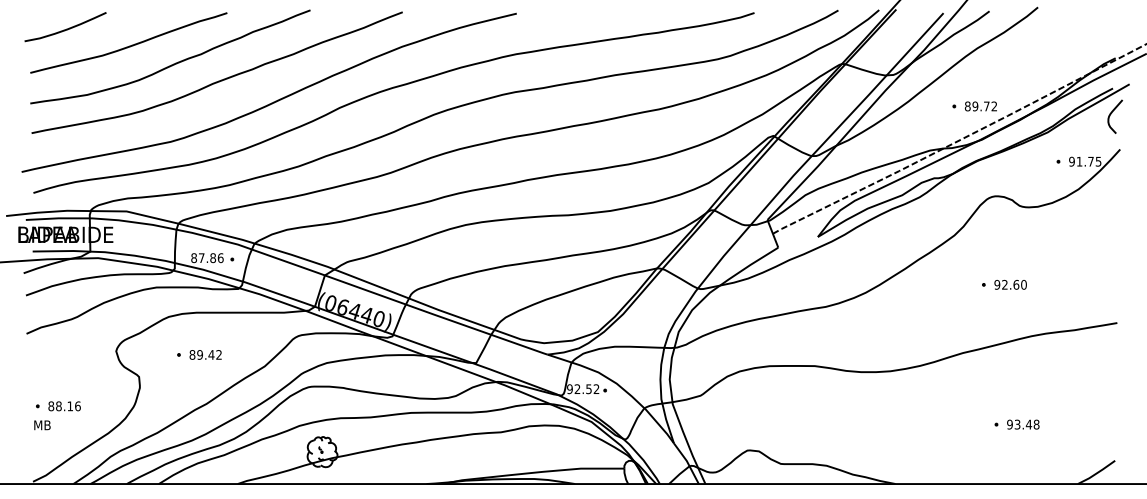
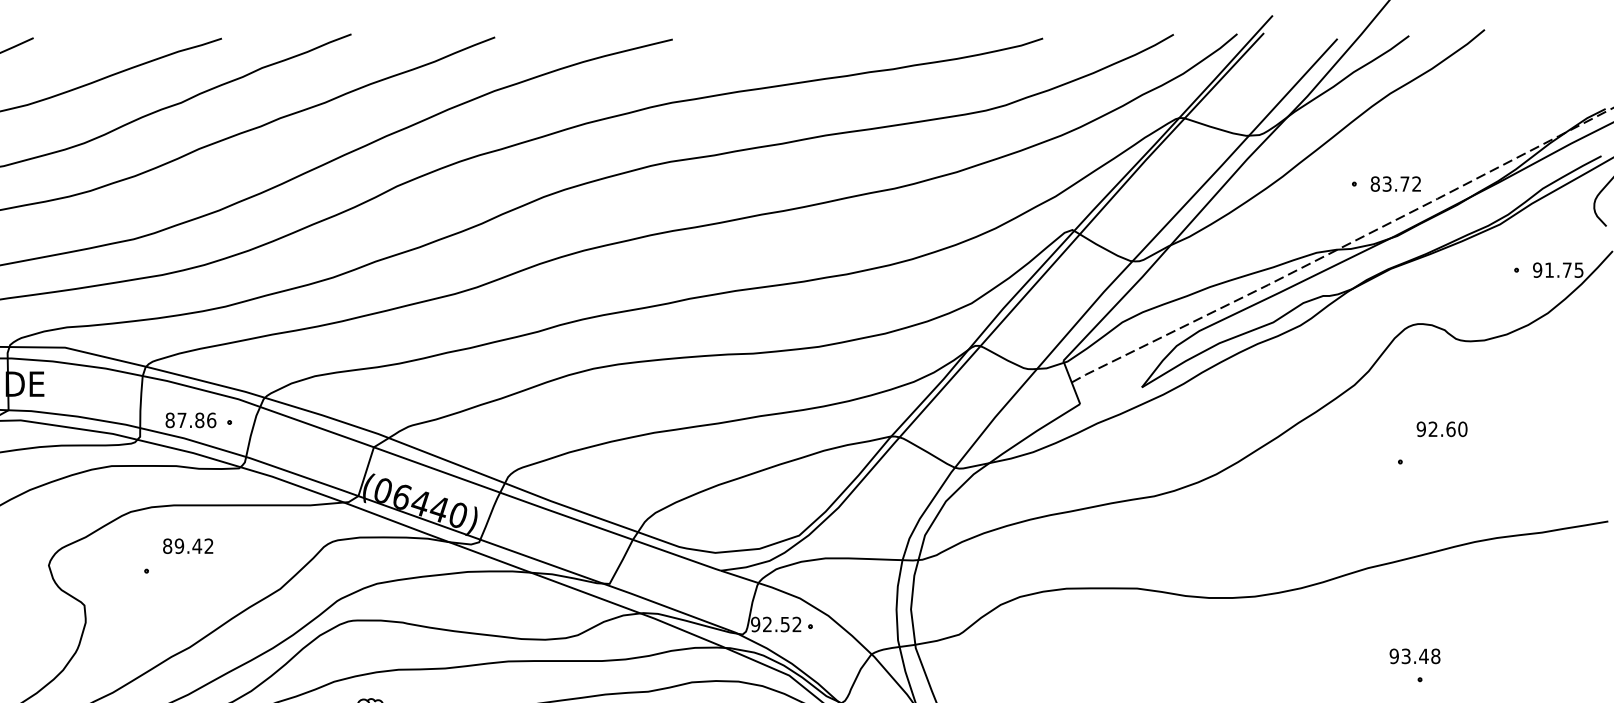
text: (975, 106) -> (1387, 184), 89.72 -> 83.72
text: (1010, 284) -> (1441, 428), moved
text: (205, 354) -> (187, 545), moved
text: (1023, 424) -> (1415, 656), moved

